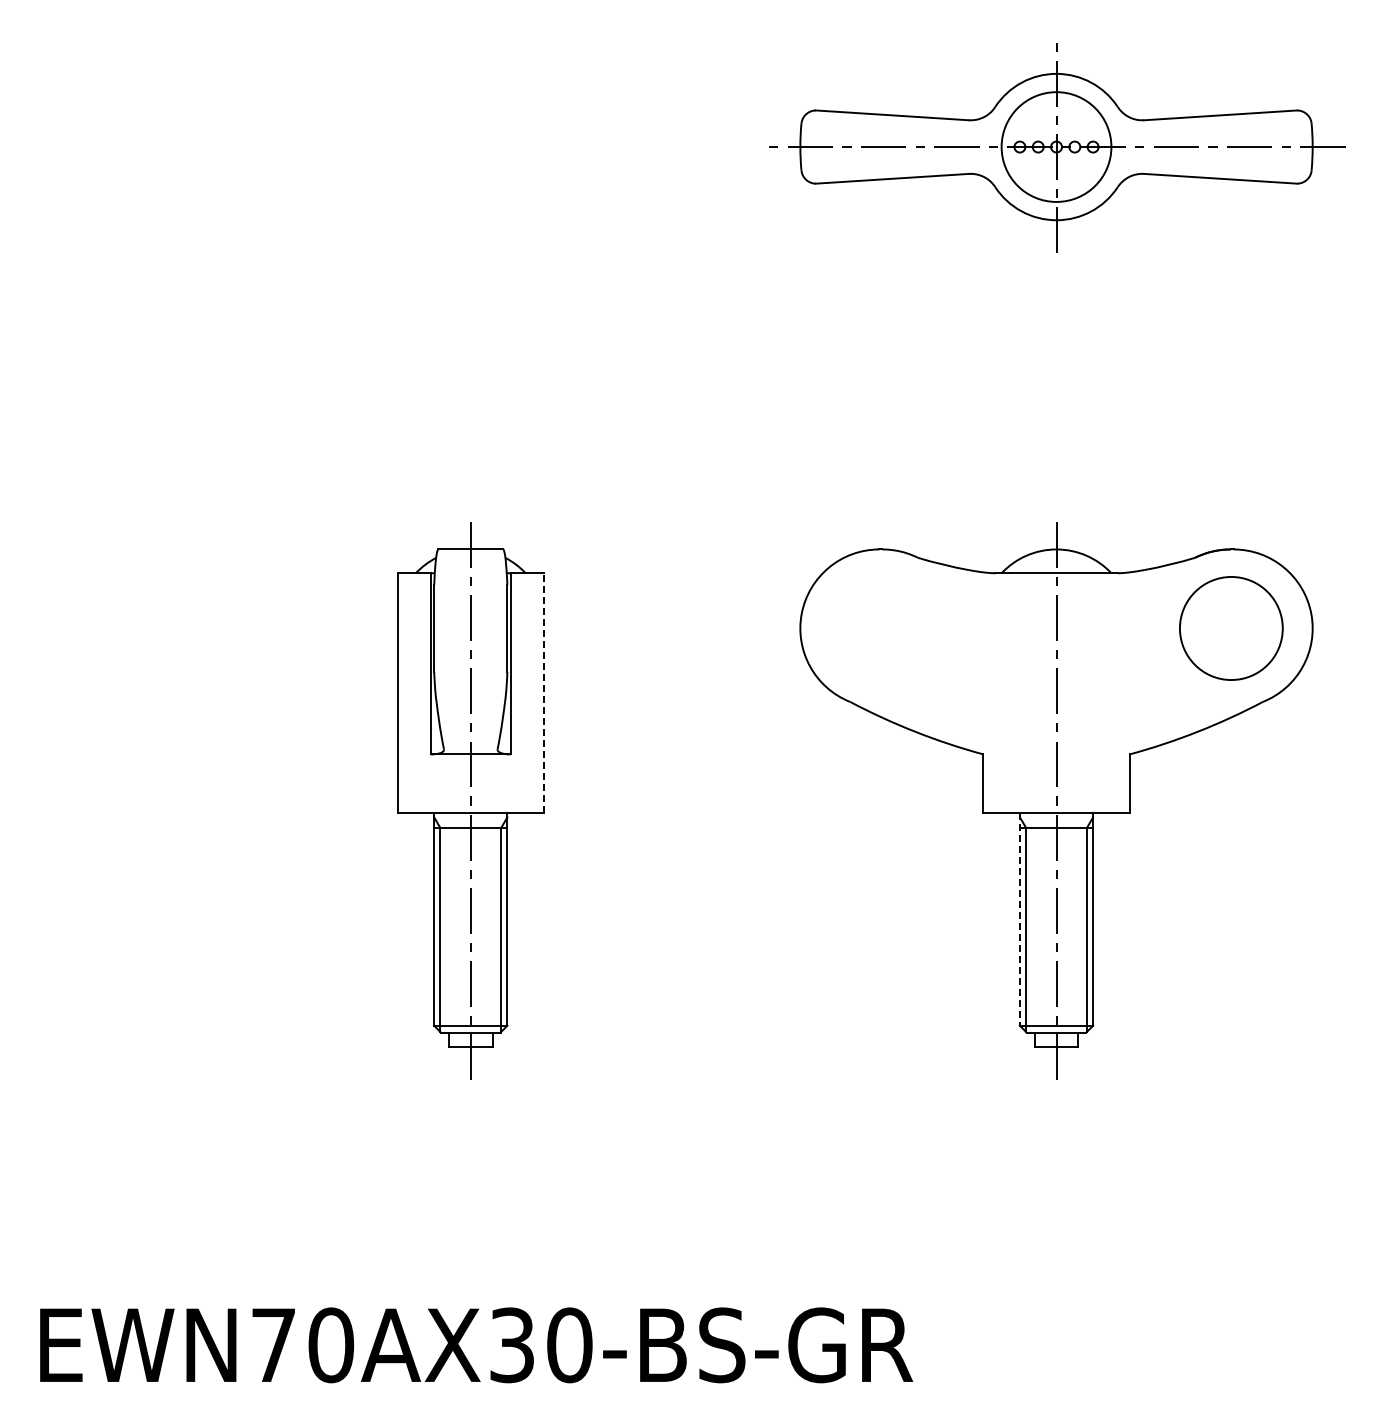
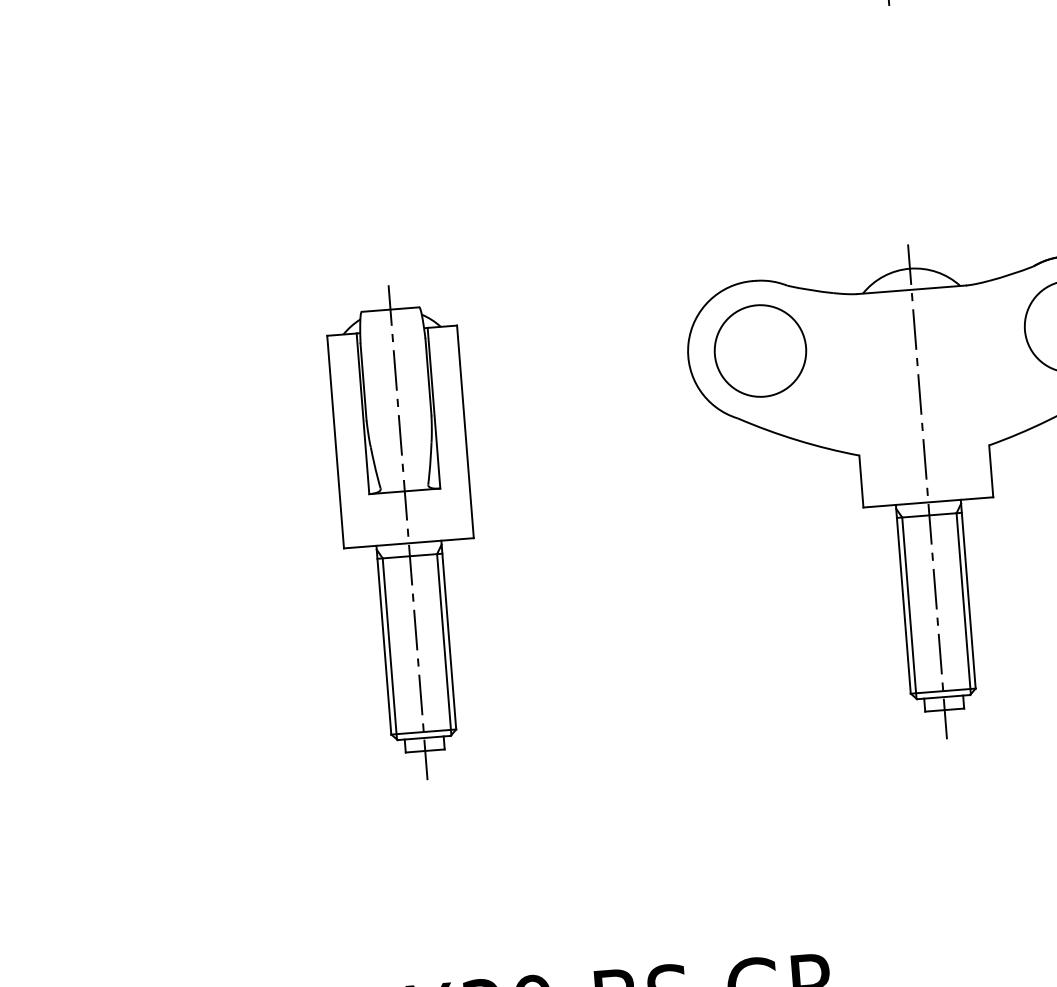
part: (881, 628) -> (760, 351), added
line: (543, 693) -> (465, 432), dashed -> solid
line: (1019, 919) -> (902, 599), dashed -> solid

